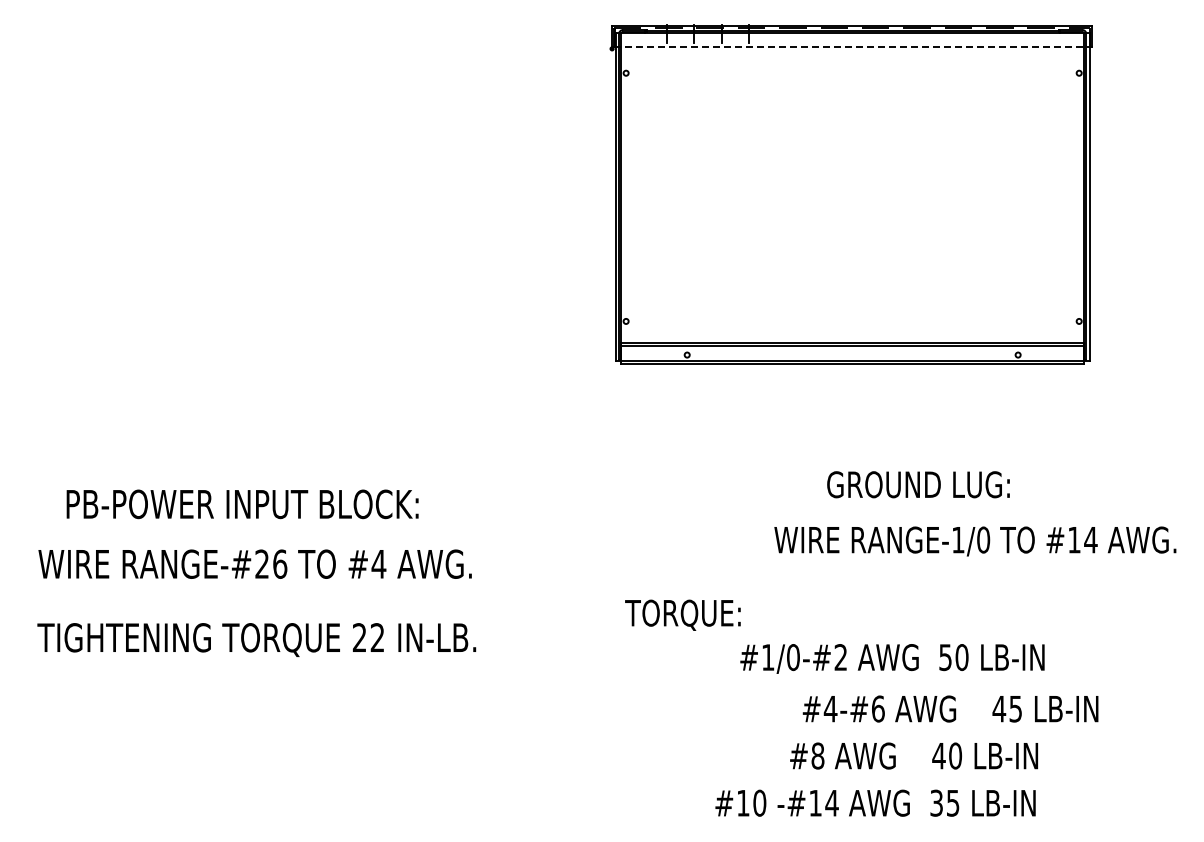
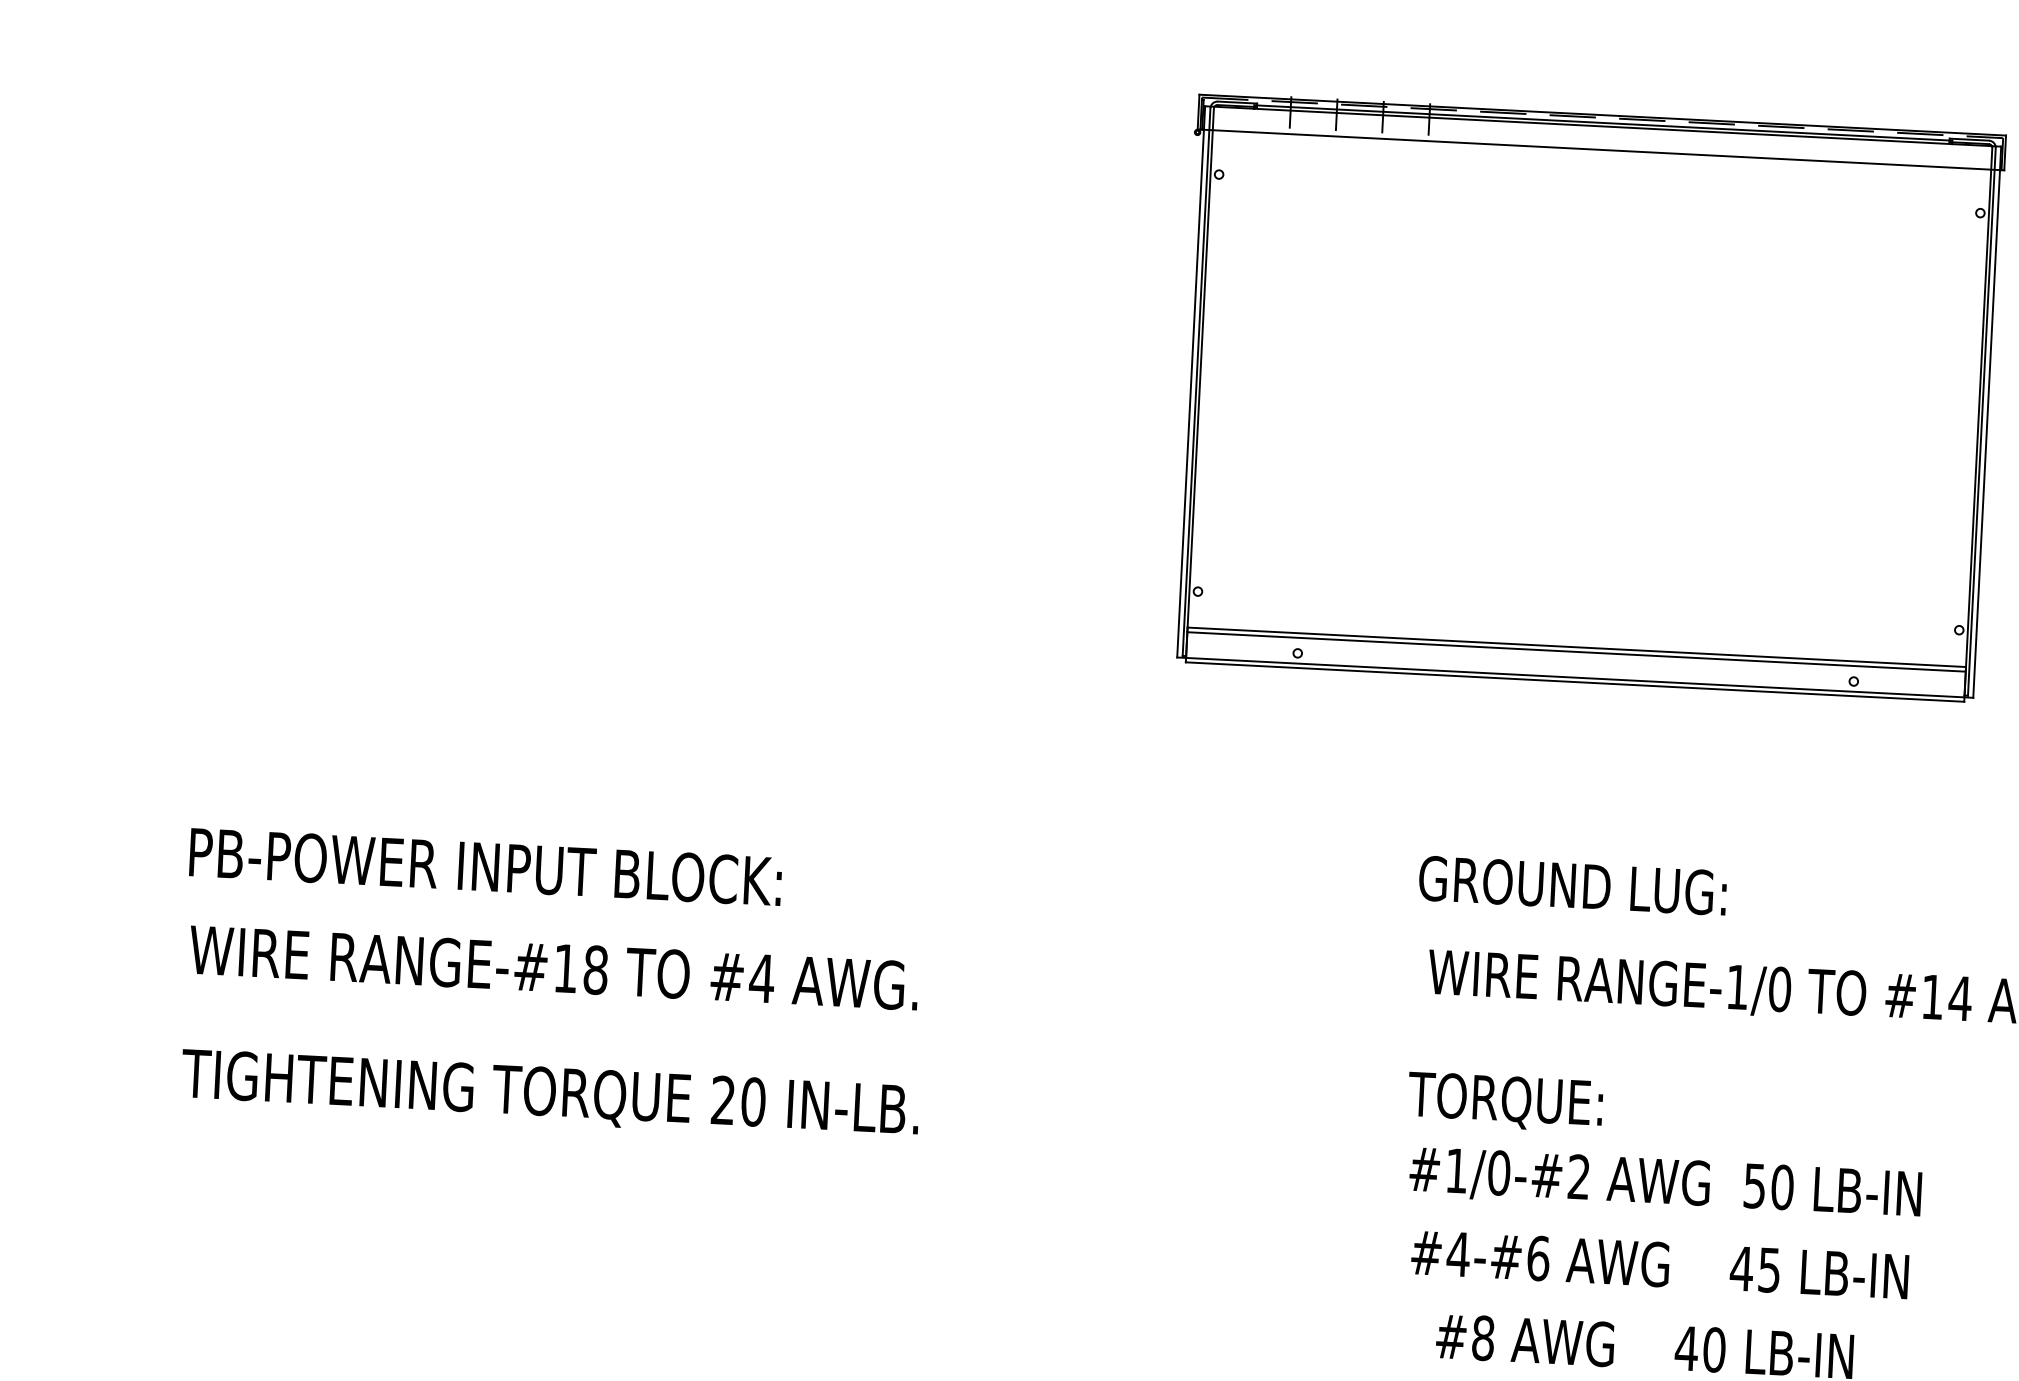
line: (852, 47) -> (1601, 150), dashed -> solid
text: (918, 484) -> (1572, 885), moved
text: (242, 504) -> (485, 867), moved
text: (271, 563) -> (581, 968), RANGE-#26 -> RANGE-#18
text: (682, 614) -> (1504, 1100), moved
text: (377, 637) -> (753, 1101), 22 -> 20
text: (892, 658) -> (1665, 1183), moved
text: (950, 708) -> (1659, 1263), moved

